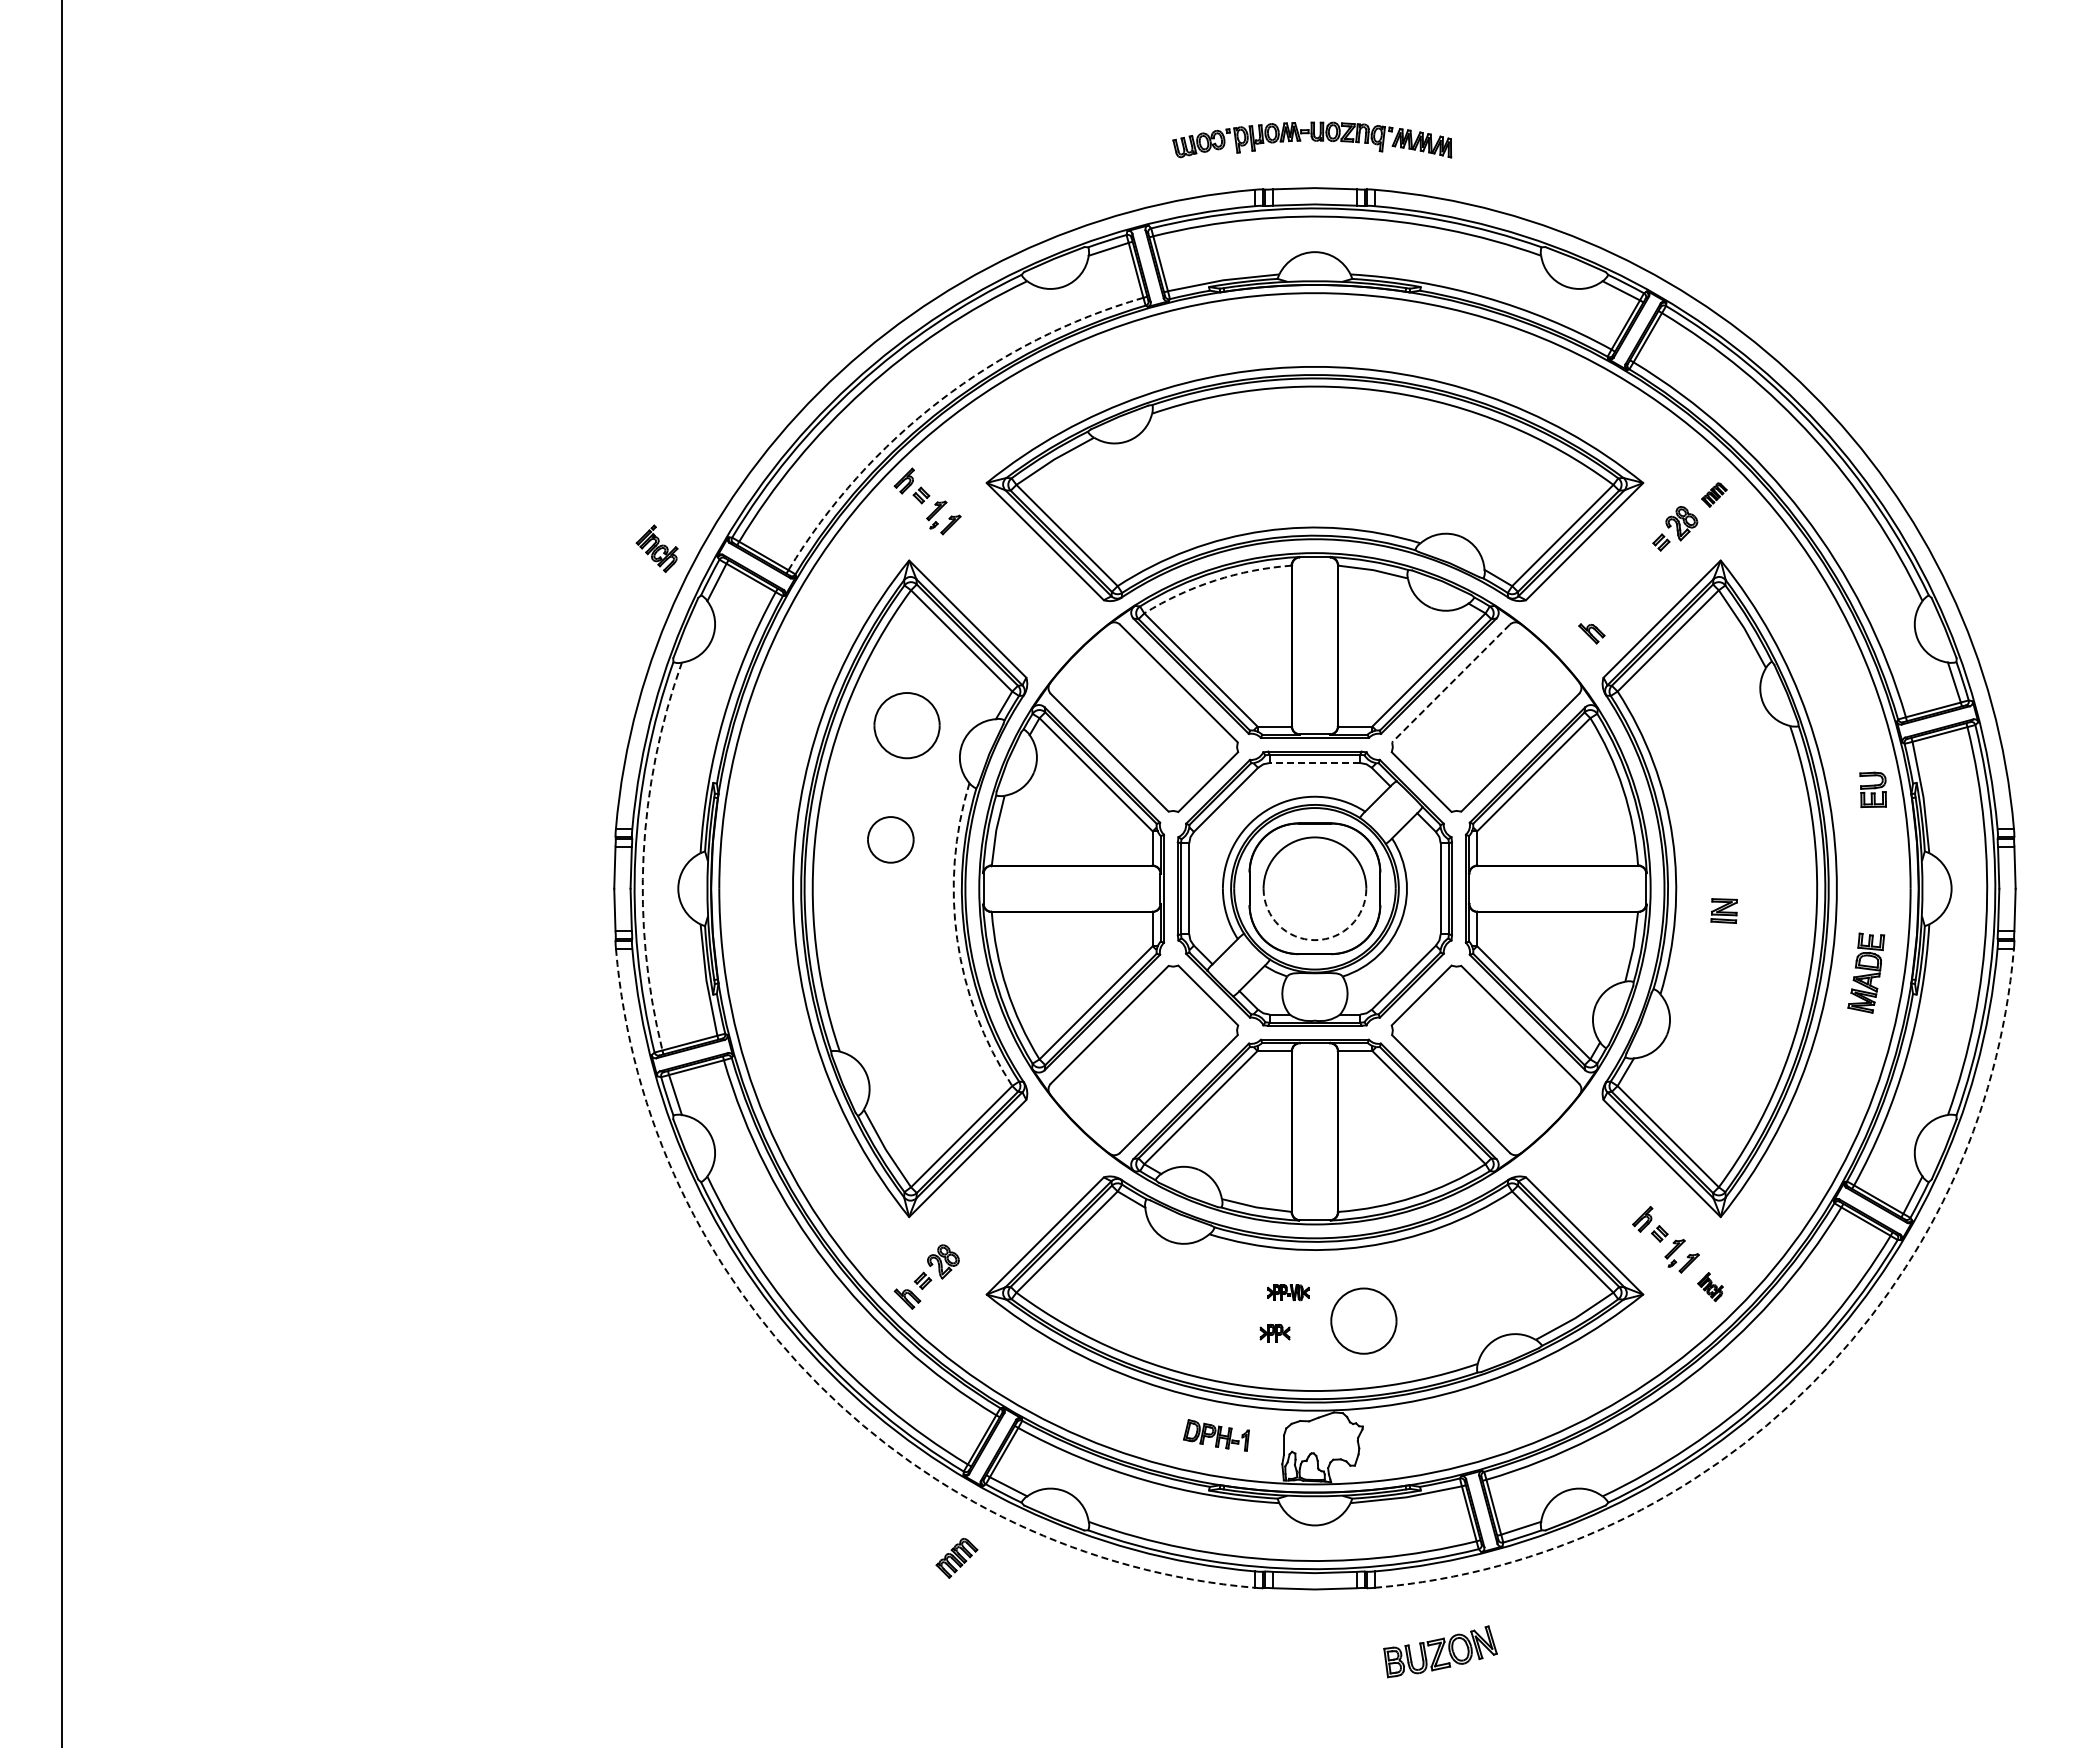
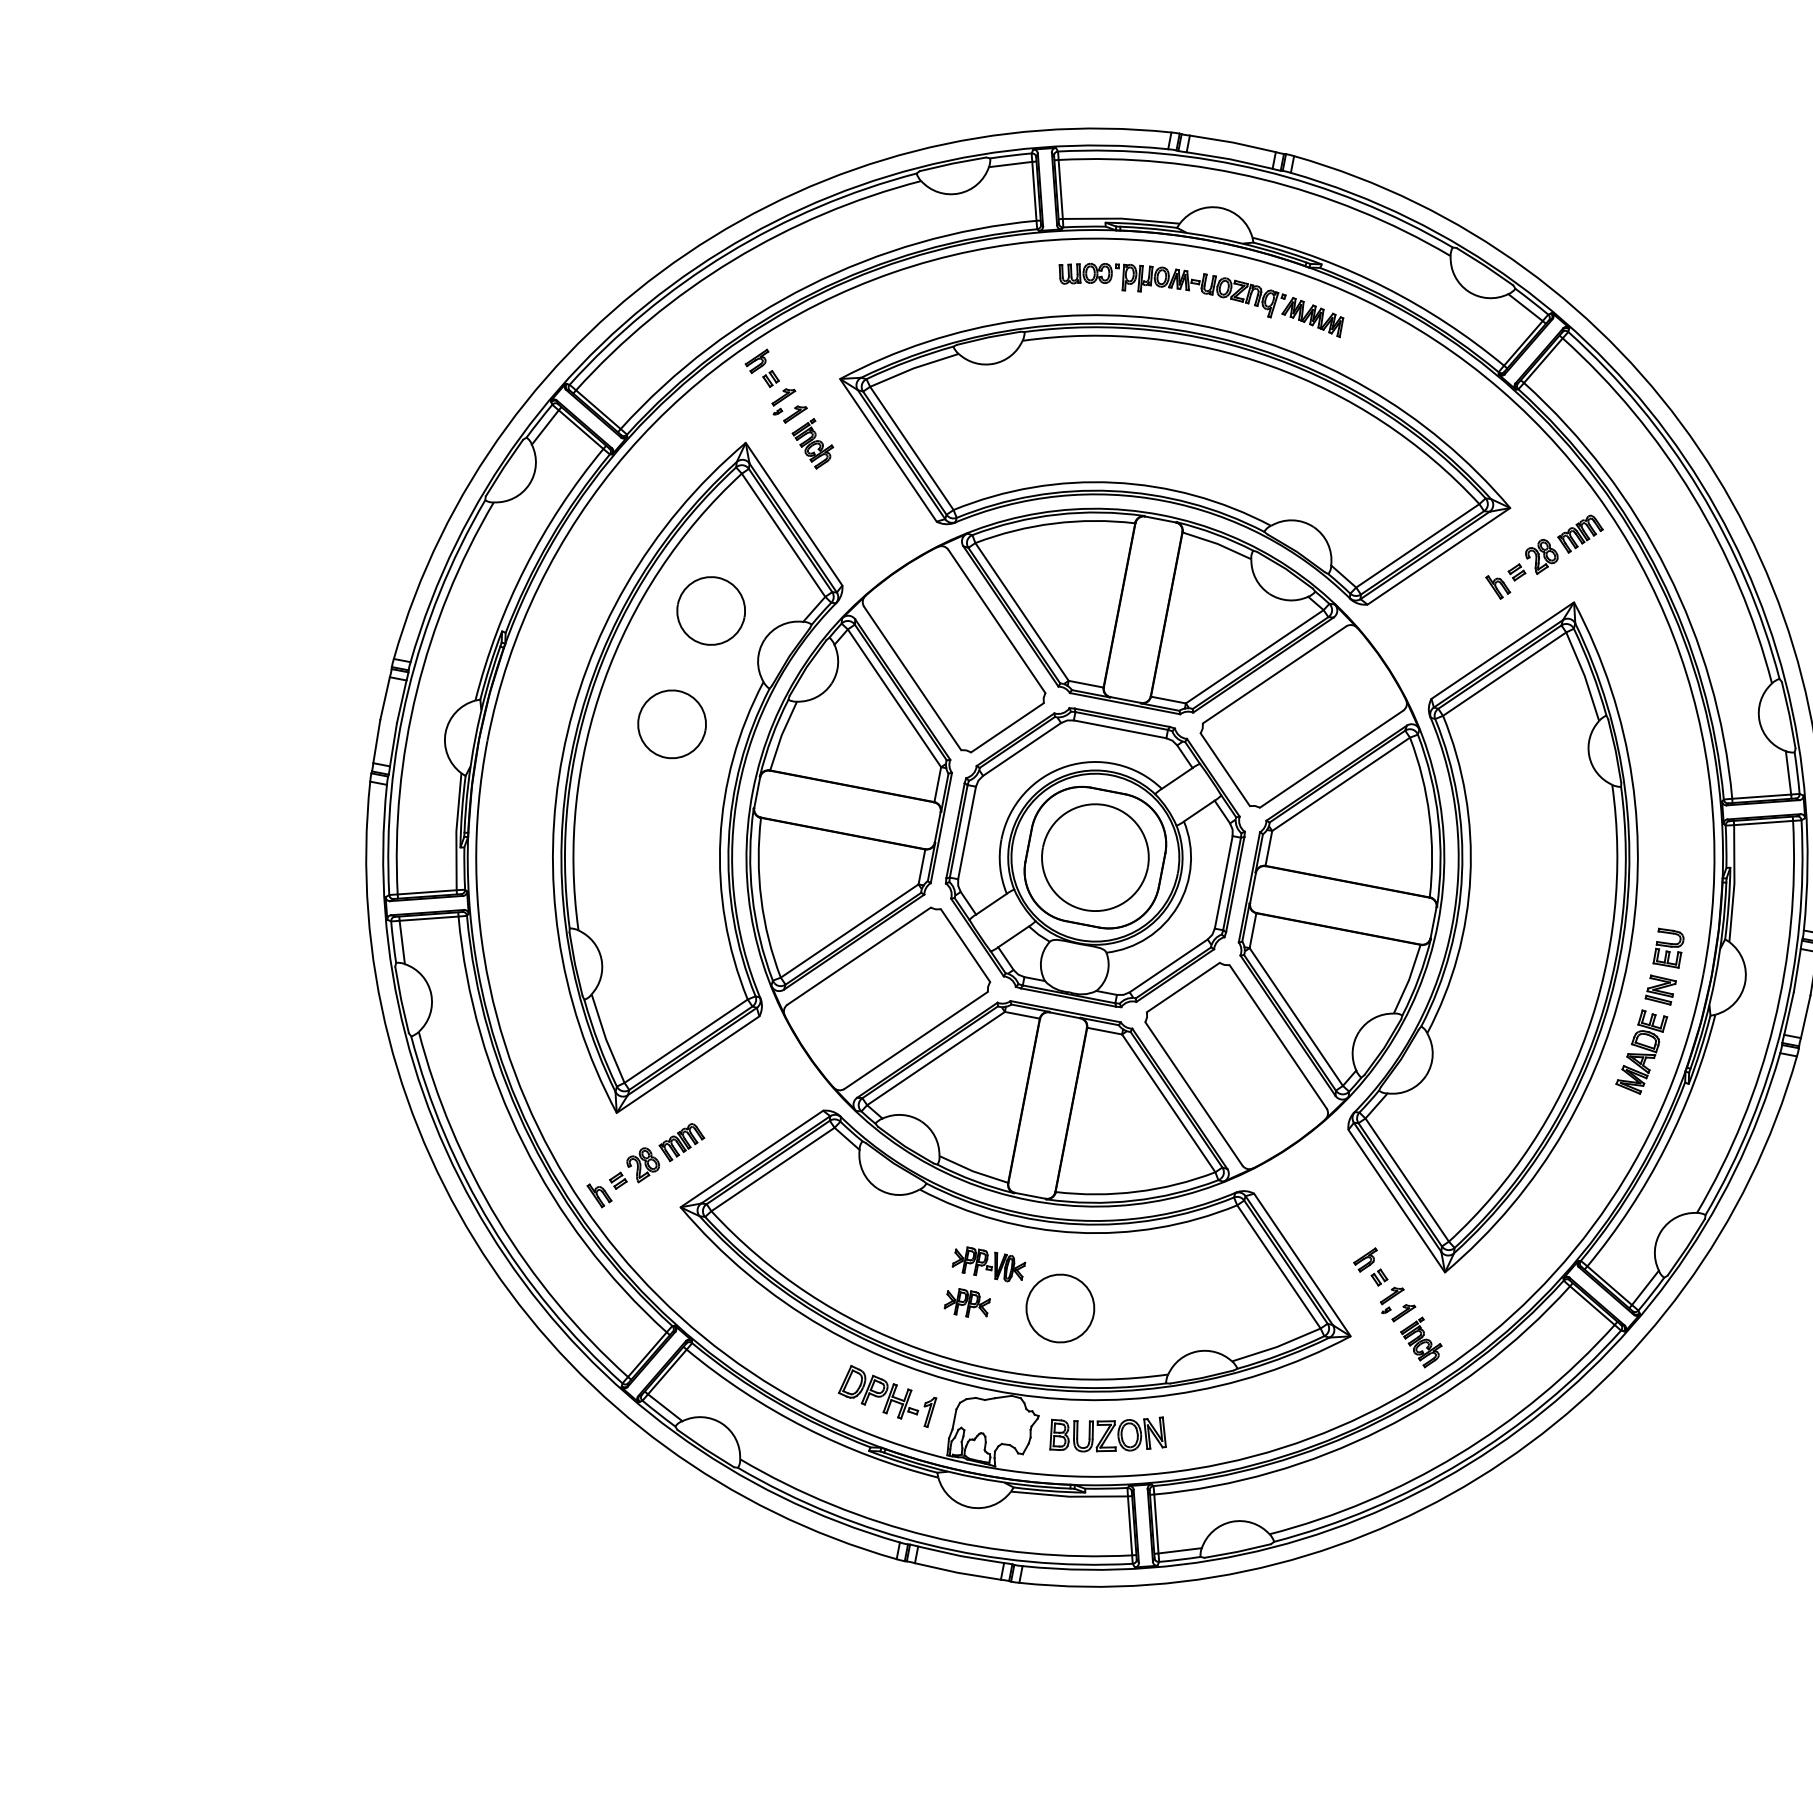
part: (1312, 139) -> (1201, 291), moved
arc: (940, 400) -> (809, 285), dashed -> solid
part: (1714, 494) -> (1580, 533), size x1.67
part: (656, 548) -> (811, 442), moved
arc: (1215, 580) -> (1054, 523), dashed -> solid
part: (1591, 633) -> (1497, 587), moved
line: (1450, 683) -> (1274, 674), dashed -> solid
line: (1314, 763) -> (1119, 729), dashed -> solid
part: (1872, 789) -> (1668, 947), moved
part: (890, 839) -> (671, 723), size x1.43
arc: (643, 855) -> (416, 691), dashed -> solid
part: (1723, 910) -> (1660, 989), moved
arc: (957, 939) -> (720, 839), dashed -> solid
arc: (1314, 940) -> (1084, 910), dashed -> solid
part: (1710, 1286) -> (1420, 1341), size x1.67
part: (1288, 1292) -> (989, 1264), size x1.67
part: (1274, 1333) -> (966, 1303), size x1.43
arc: (818, 1384) -> (491, 1265), dashed -> solid
arc: (1811, 1384) -> (1504, 1461), dashed -> solid
part: (1216, 1435) -> (887, 1396), size x1.43
part: (956, 1558) -> (681, 1142), moved
part: (1440, 1651) -> (1108, 1433), moved

